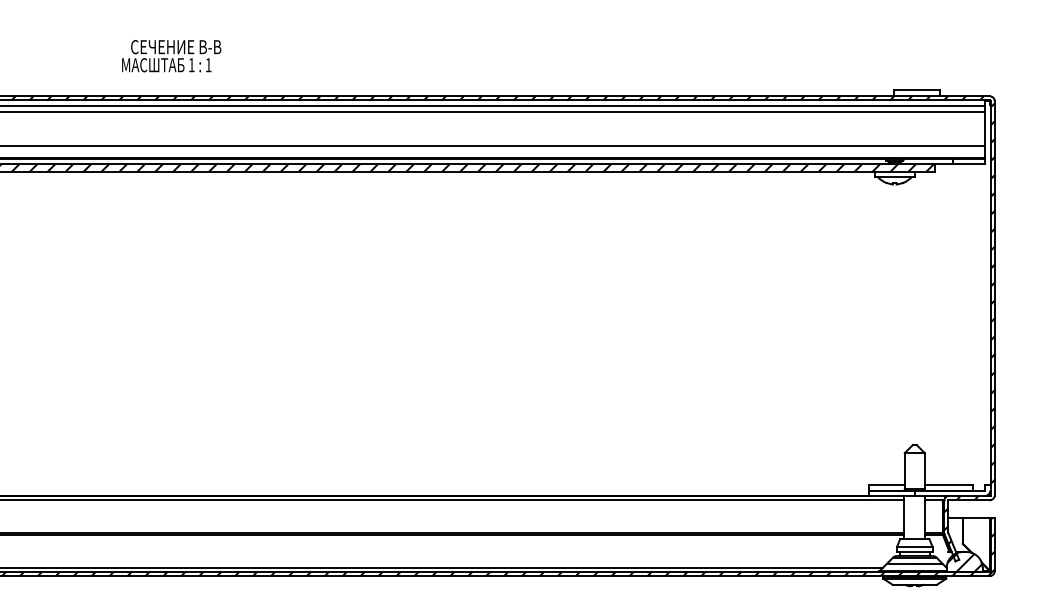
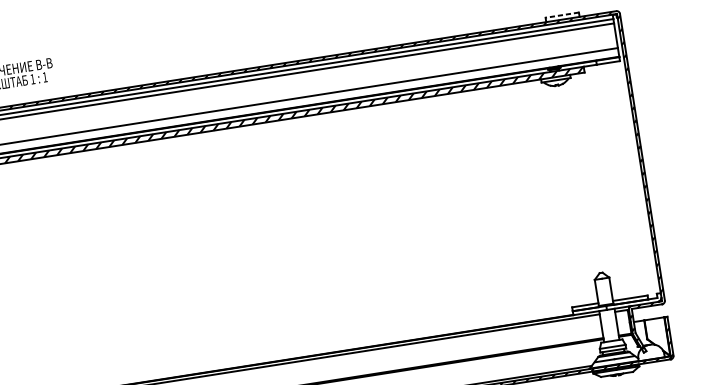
line: (916, 90) -> (562, 15), solid -> dashed
hatch: (964, 561) -> (650, 351), removed

